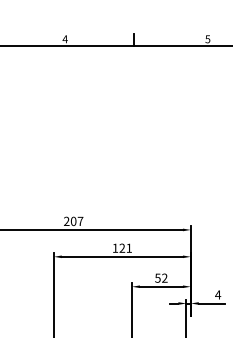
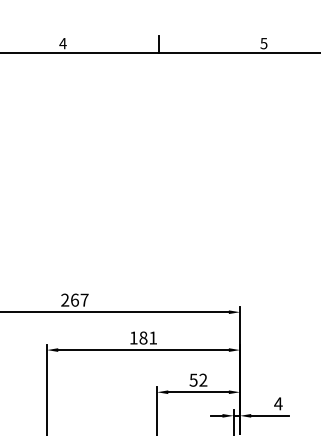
text: (73, 220) -> (74, 298), 207 -> 267
text: (122, 247) -> (143, 336), 121 -> 181

